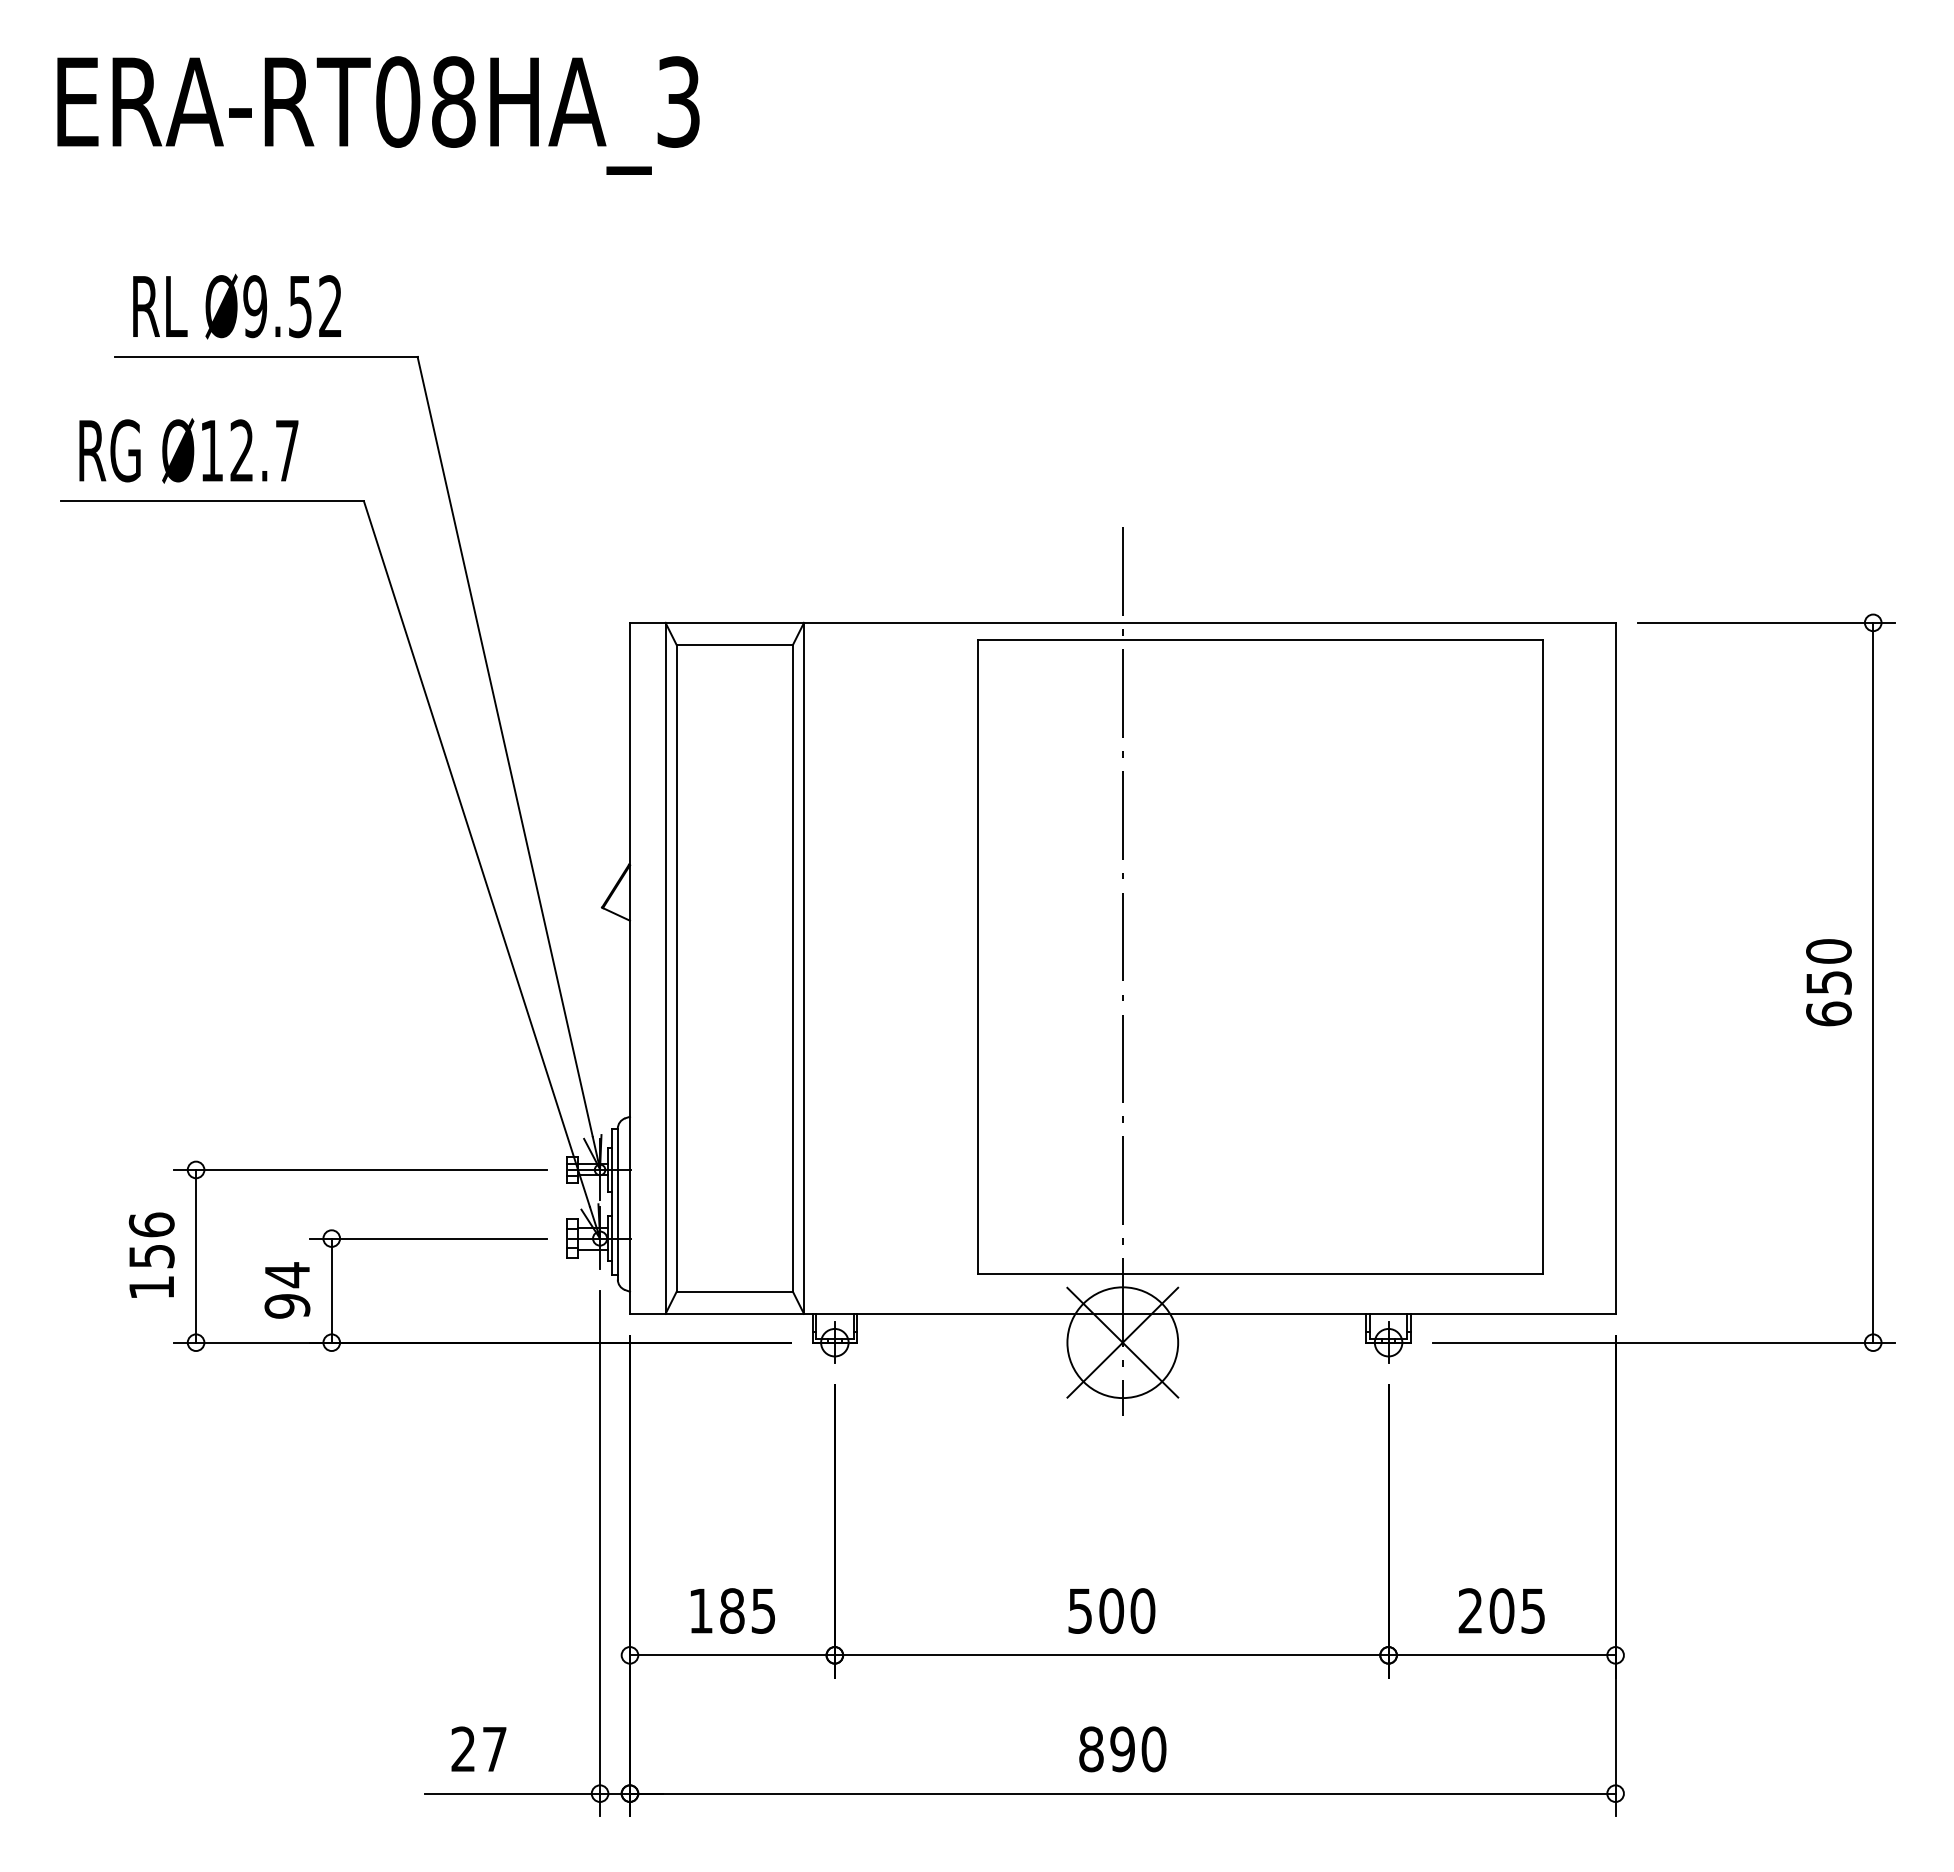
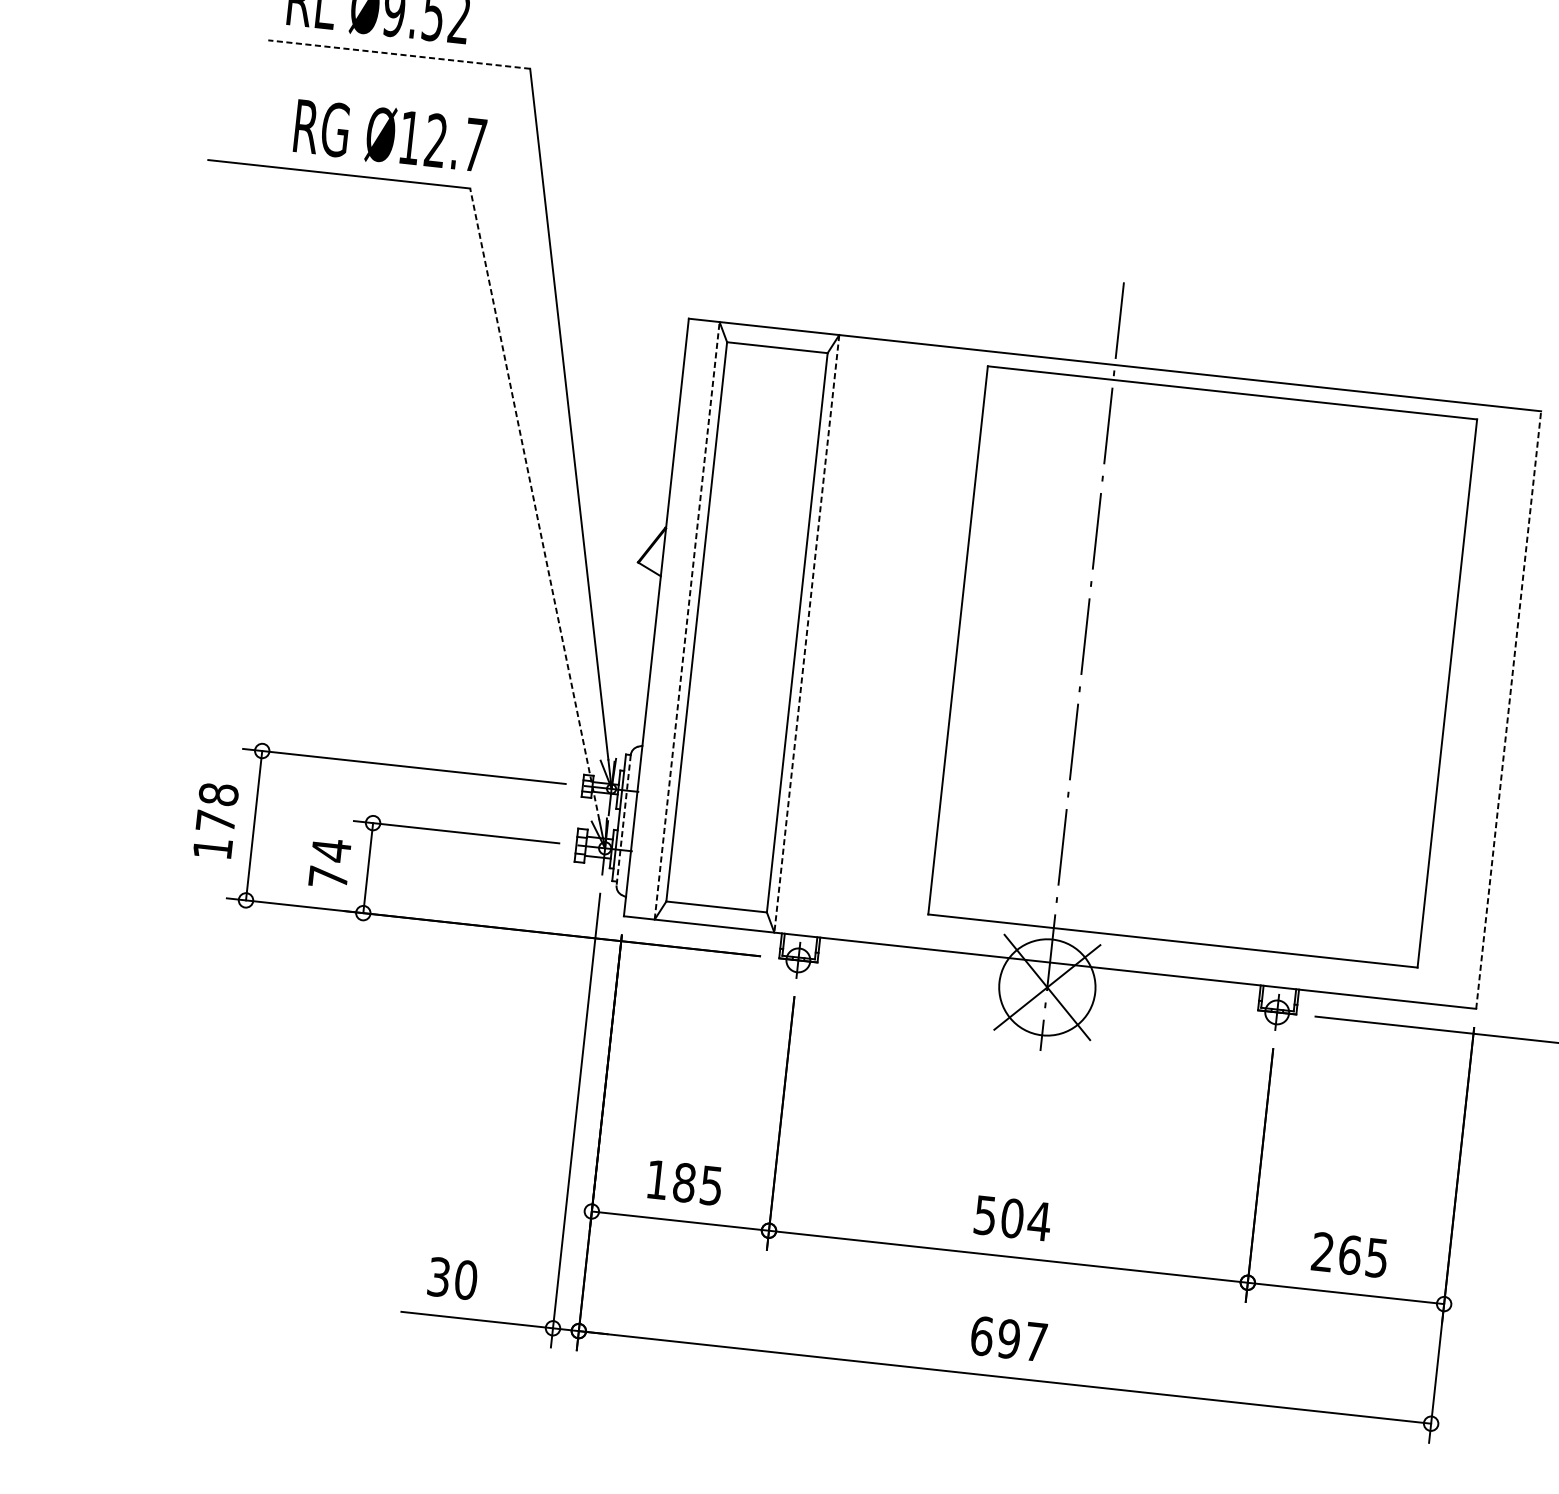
line: (265, 356) -> (398, 54), solid -> dashed
text: (188, 450) -> (389, 135), moved
line: (476, 854) -> (534, 504), solid -> dashed
line: (665, 968) -> (687, 620), solid -> dashed
line: (804, 968) -> (807, 633), solid -> dashed
line: (1615, 968) -> (1508, 710), solid -> dashed
line: (617, 1204) -> (623, 820), solid -> dashed
text: (151, 1240) -> (217, 807), 156 -> 178
text: (287, 1306) -> (328, 877), 94 -> 74
text: (1142, 1610) -> (1039, 1220), 500 -> 504
text: (1501, 1610) -> (1349, 1254), 205 -> 265
text: (479, 1749) -> (452, 1278), 27 -> 30
text: (1122, 1749) -> (1008, 1339), 890 -> 697

